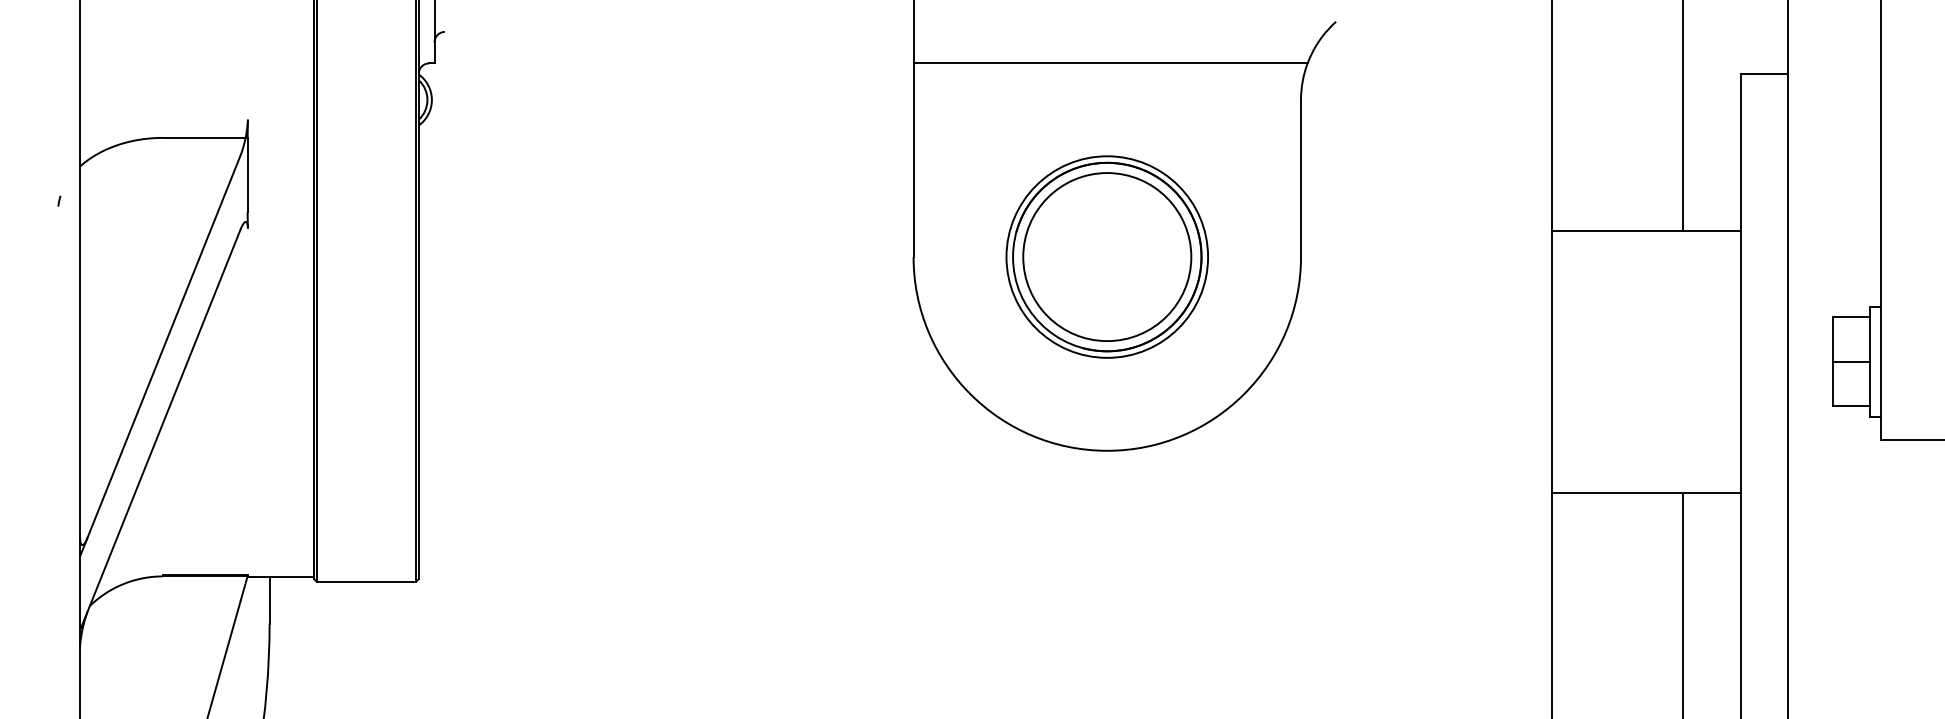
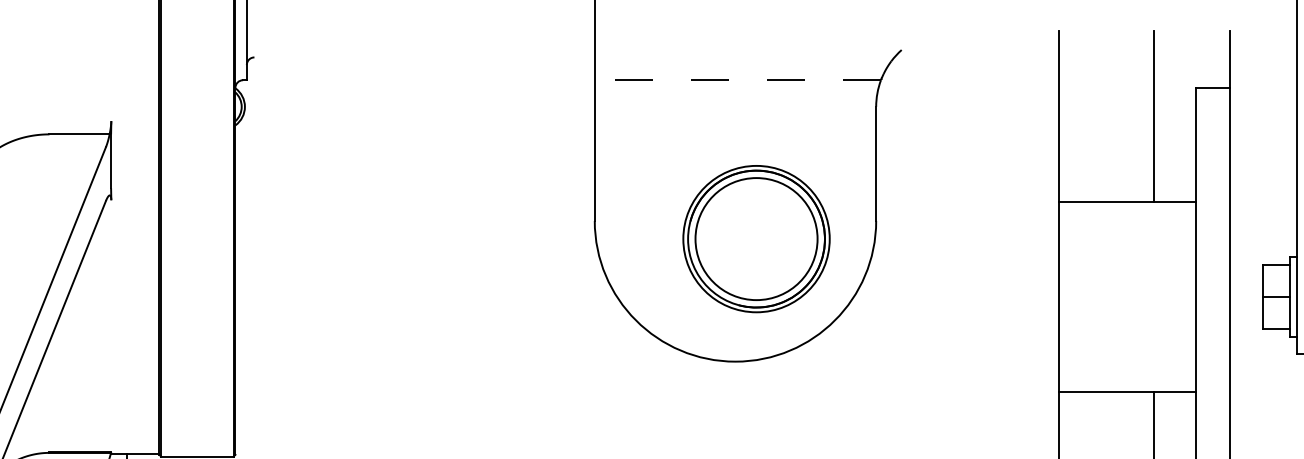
line: (1110, 63) -> (737, 80), solid -> dashed
part: (1106, 256) -> (755, 238), moved

